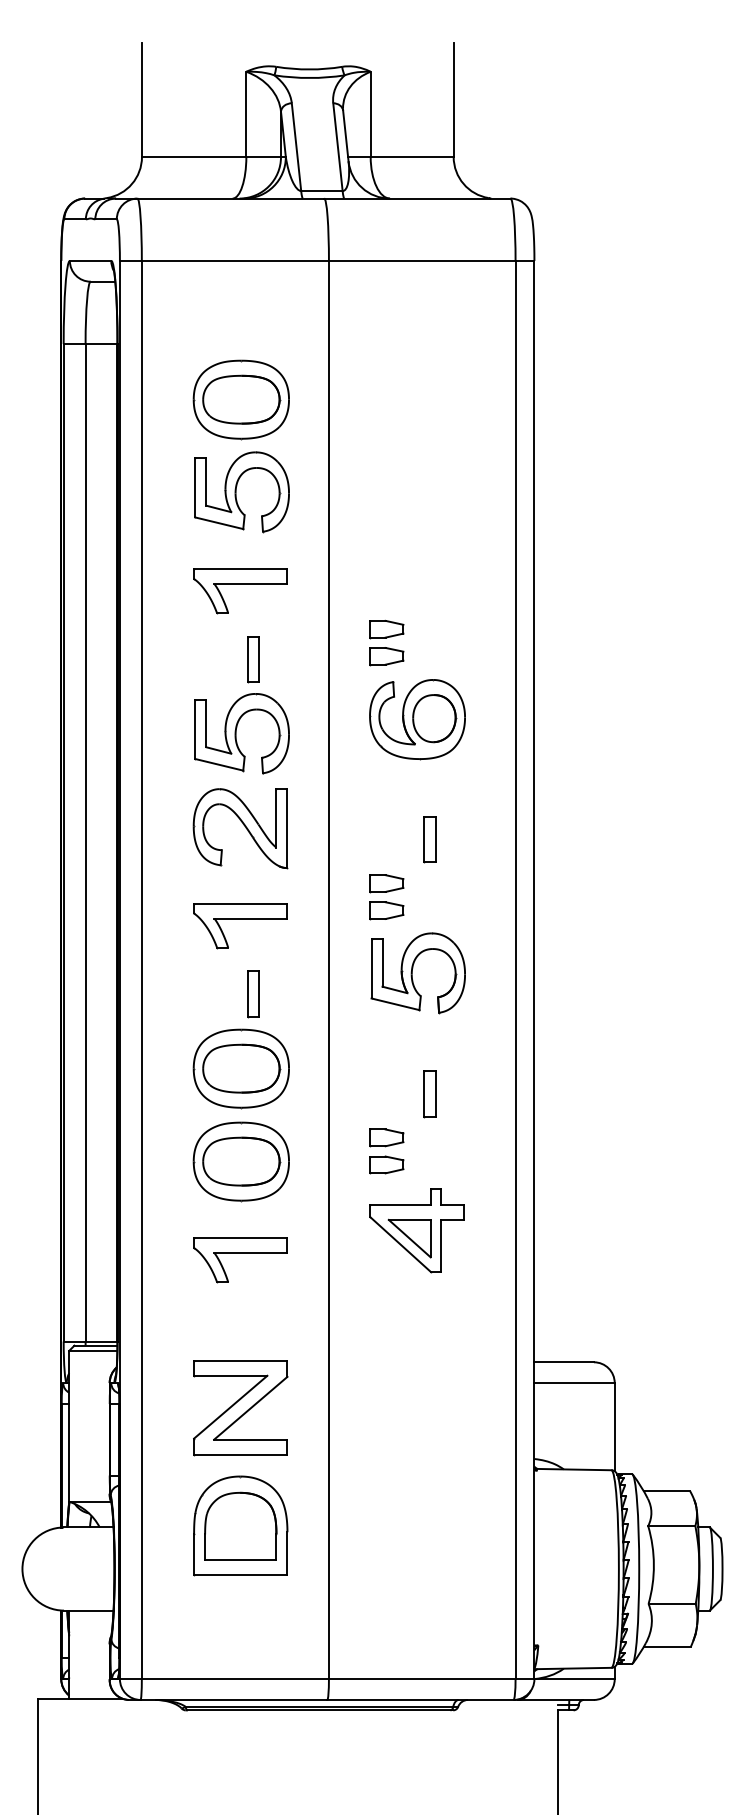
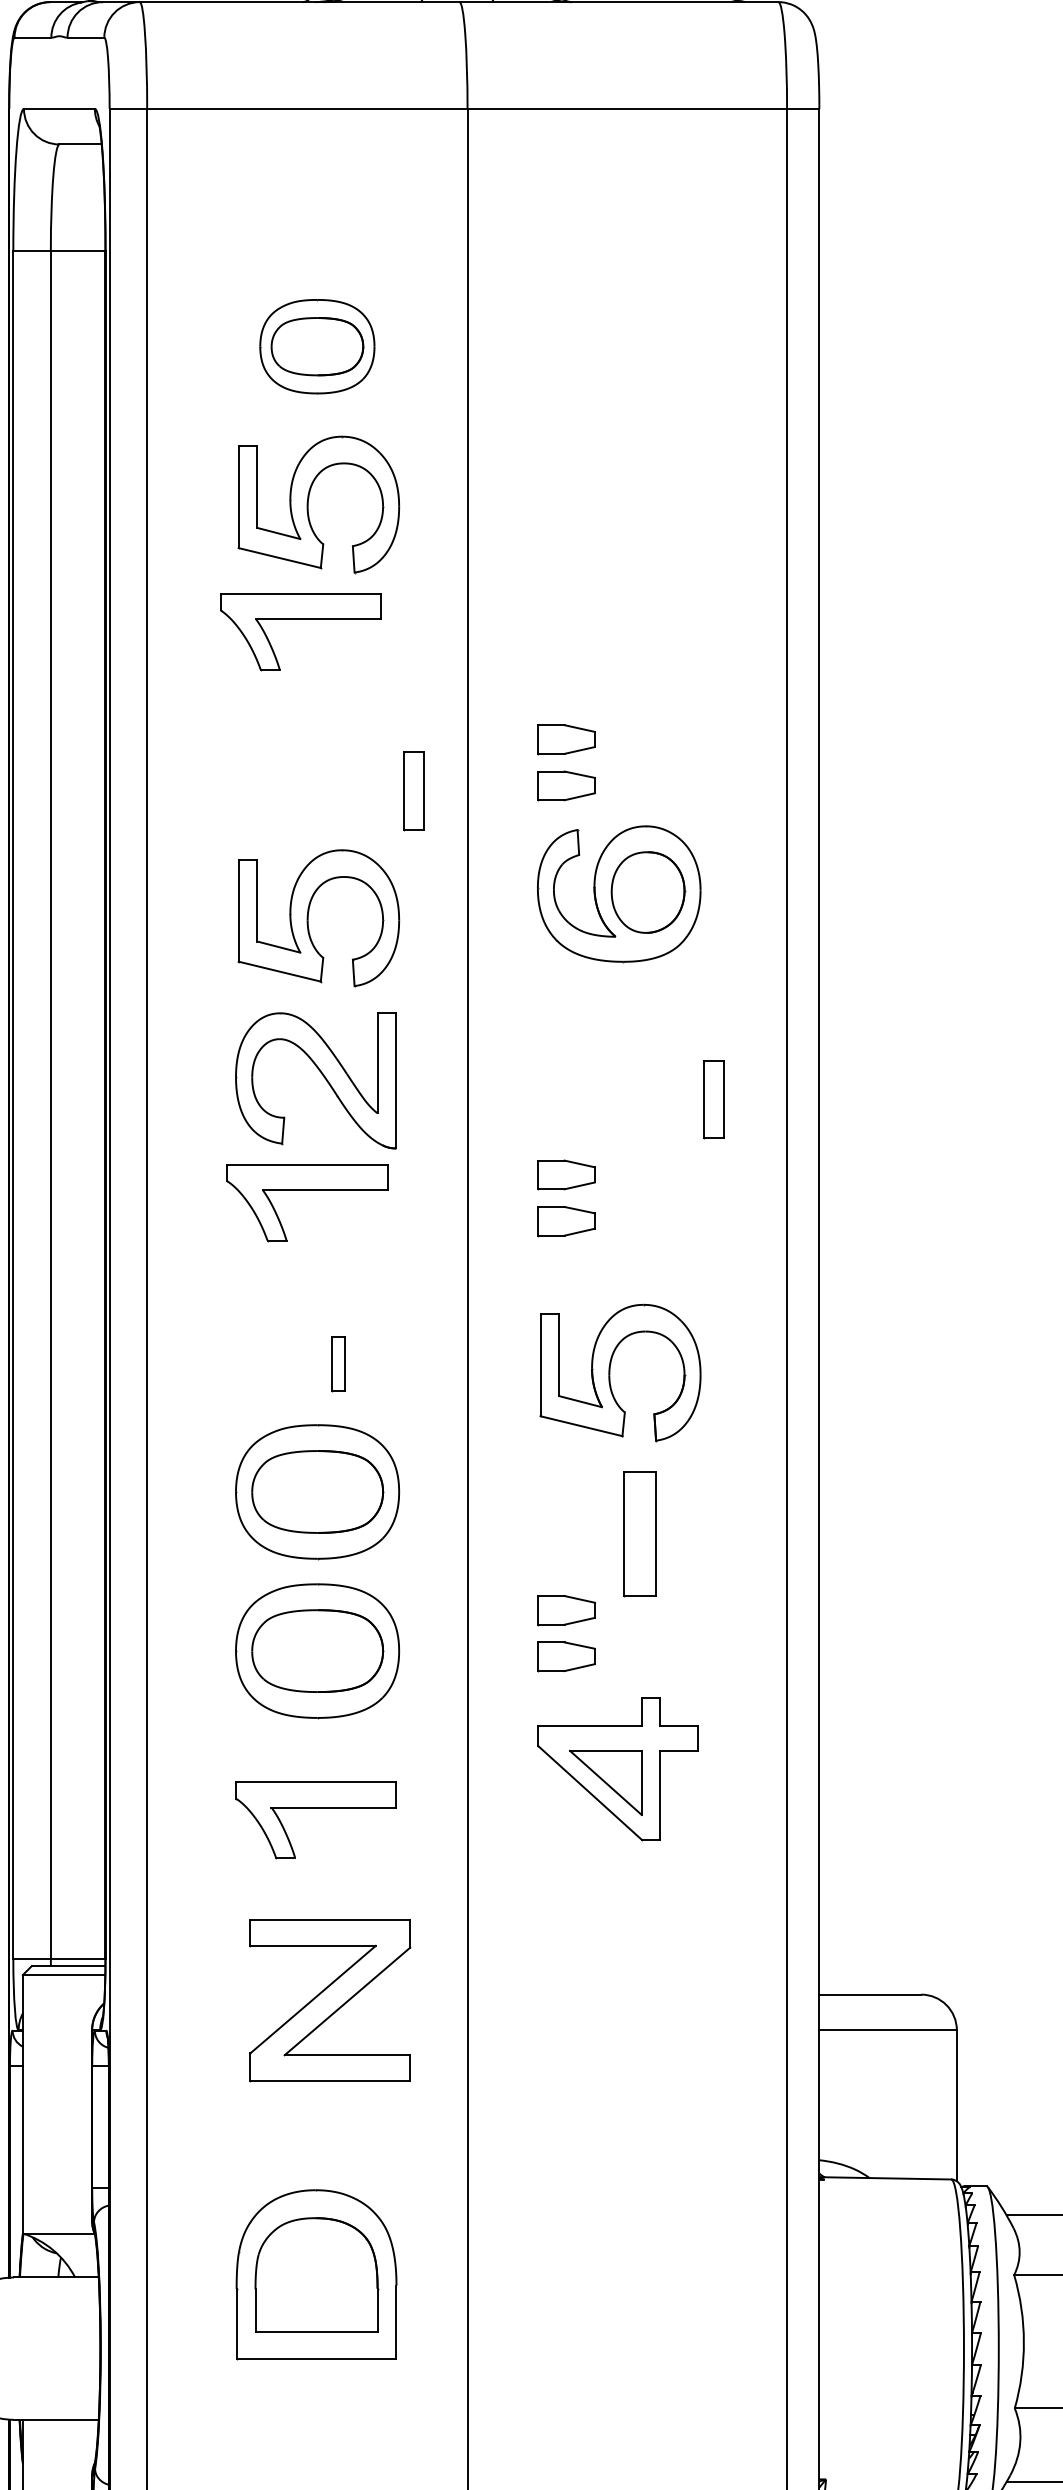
part: (240, 399) -> (316, 346), size x0.7
part: (240, 584) -> (300, 620), moved
part: (253, 659) -> (413, 791), moved
part: (429, 839) -> (713, 1099), moved
part: (240, 919) -> (307, 1191), moved
part: (417, 973) -> (619, 1373), moved
part: (253, 994) -> (338, 1364), size x0.7
part: (429, 1094) -> (639, 1536), size x1.6
part: (240, 1408) -> (329, 2001), moved

